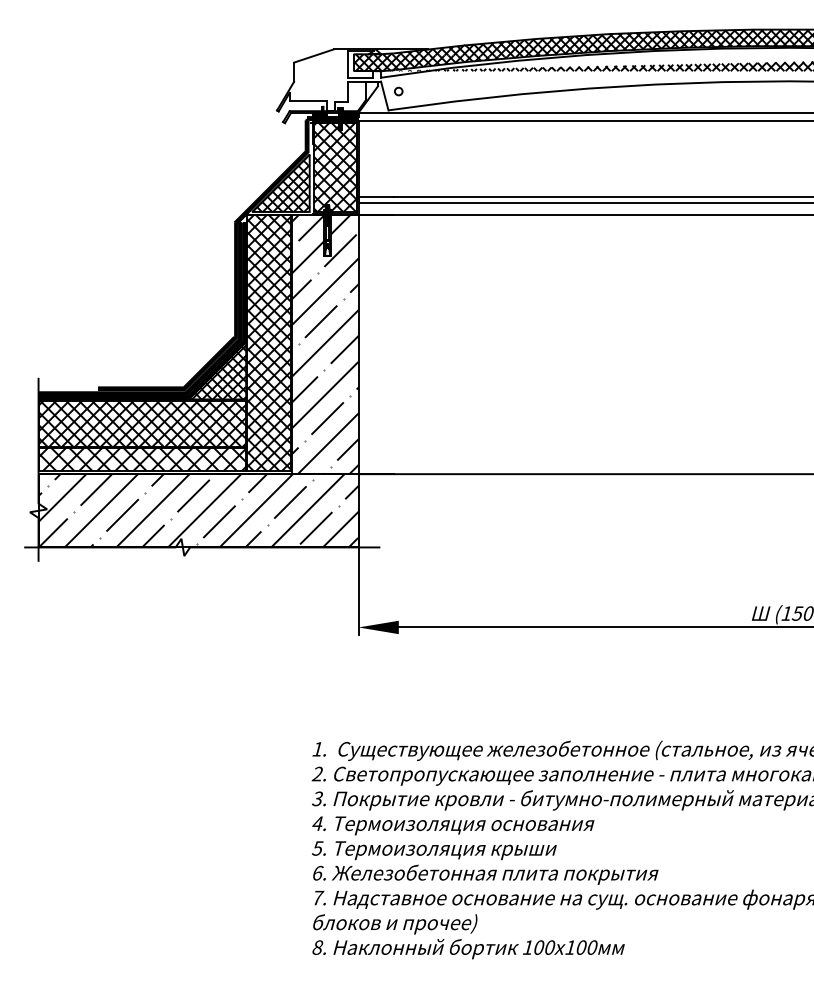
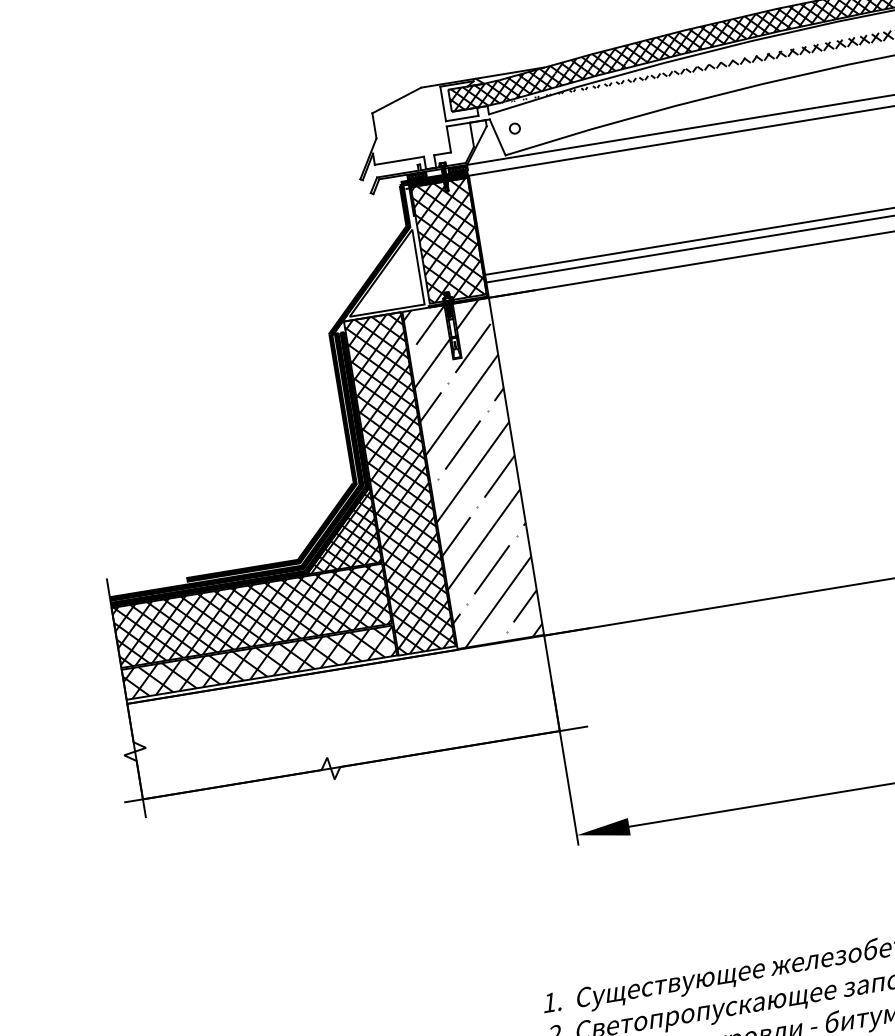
hatch: (280, 182) -> (380, 272), removed
hatch: (198, 510) -> (343, 717), removed

